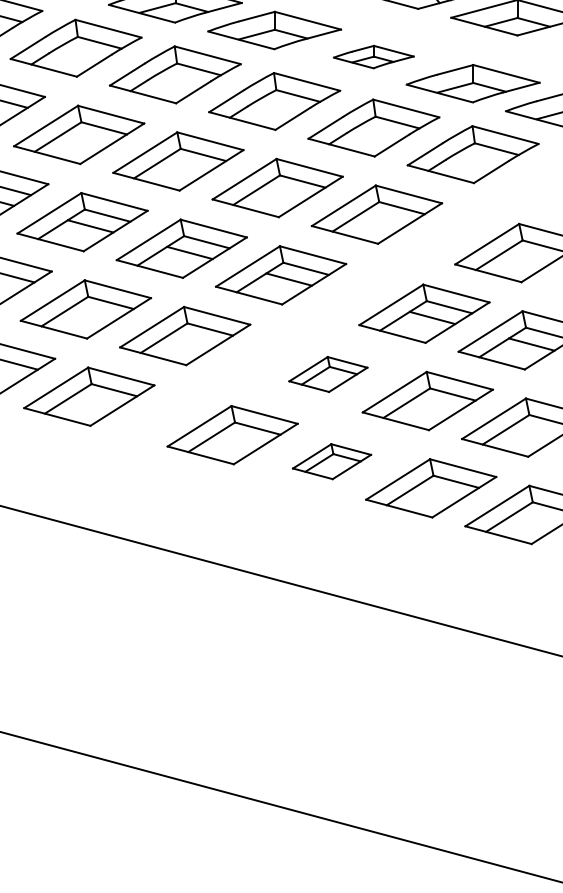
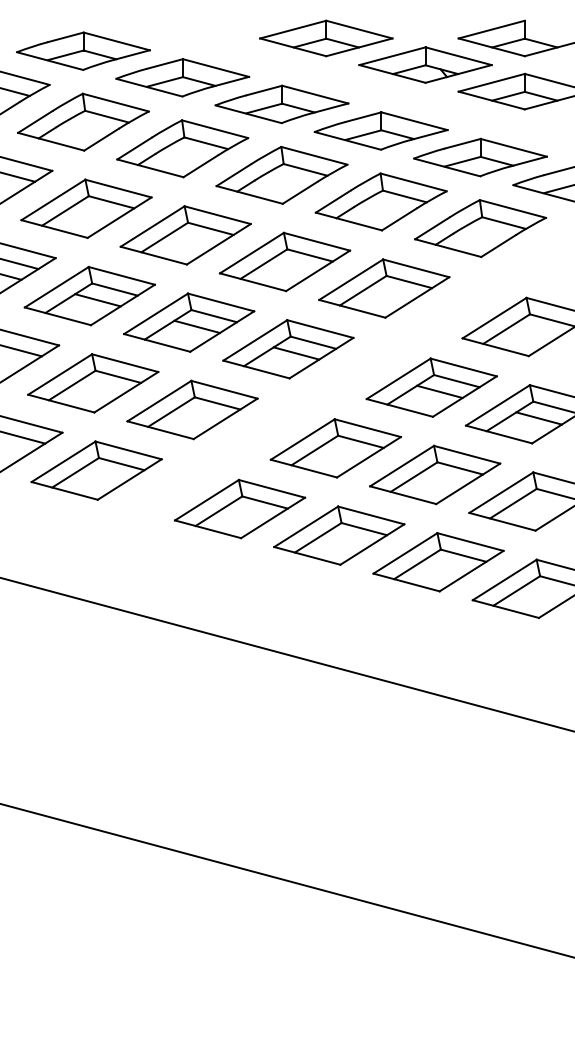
part: (373, 56) -> (380, 130), size x1.67
part: (328, 374) -> (335, 448), size x1.67
part: (332, 461) -> (339, 535), size x1.67

